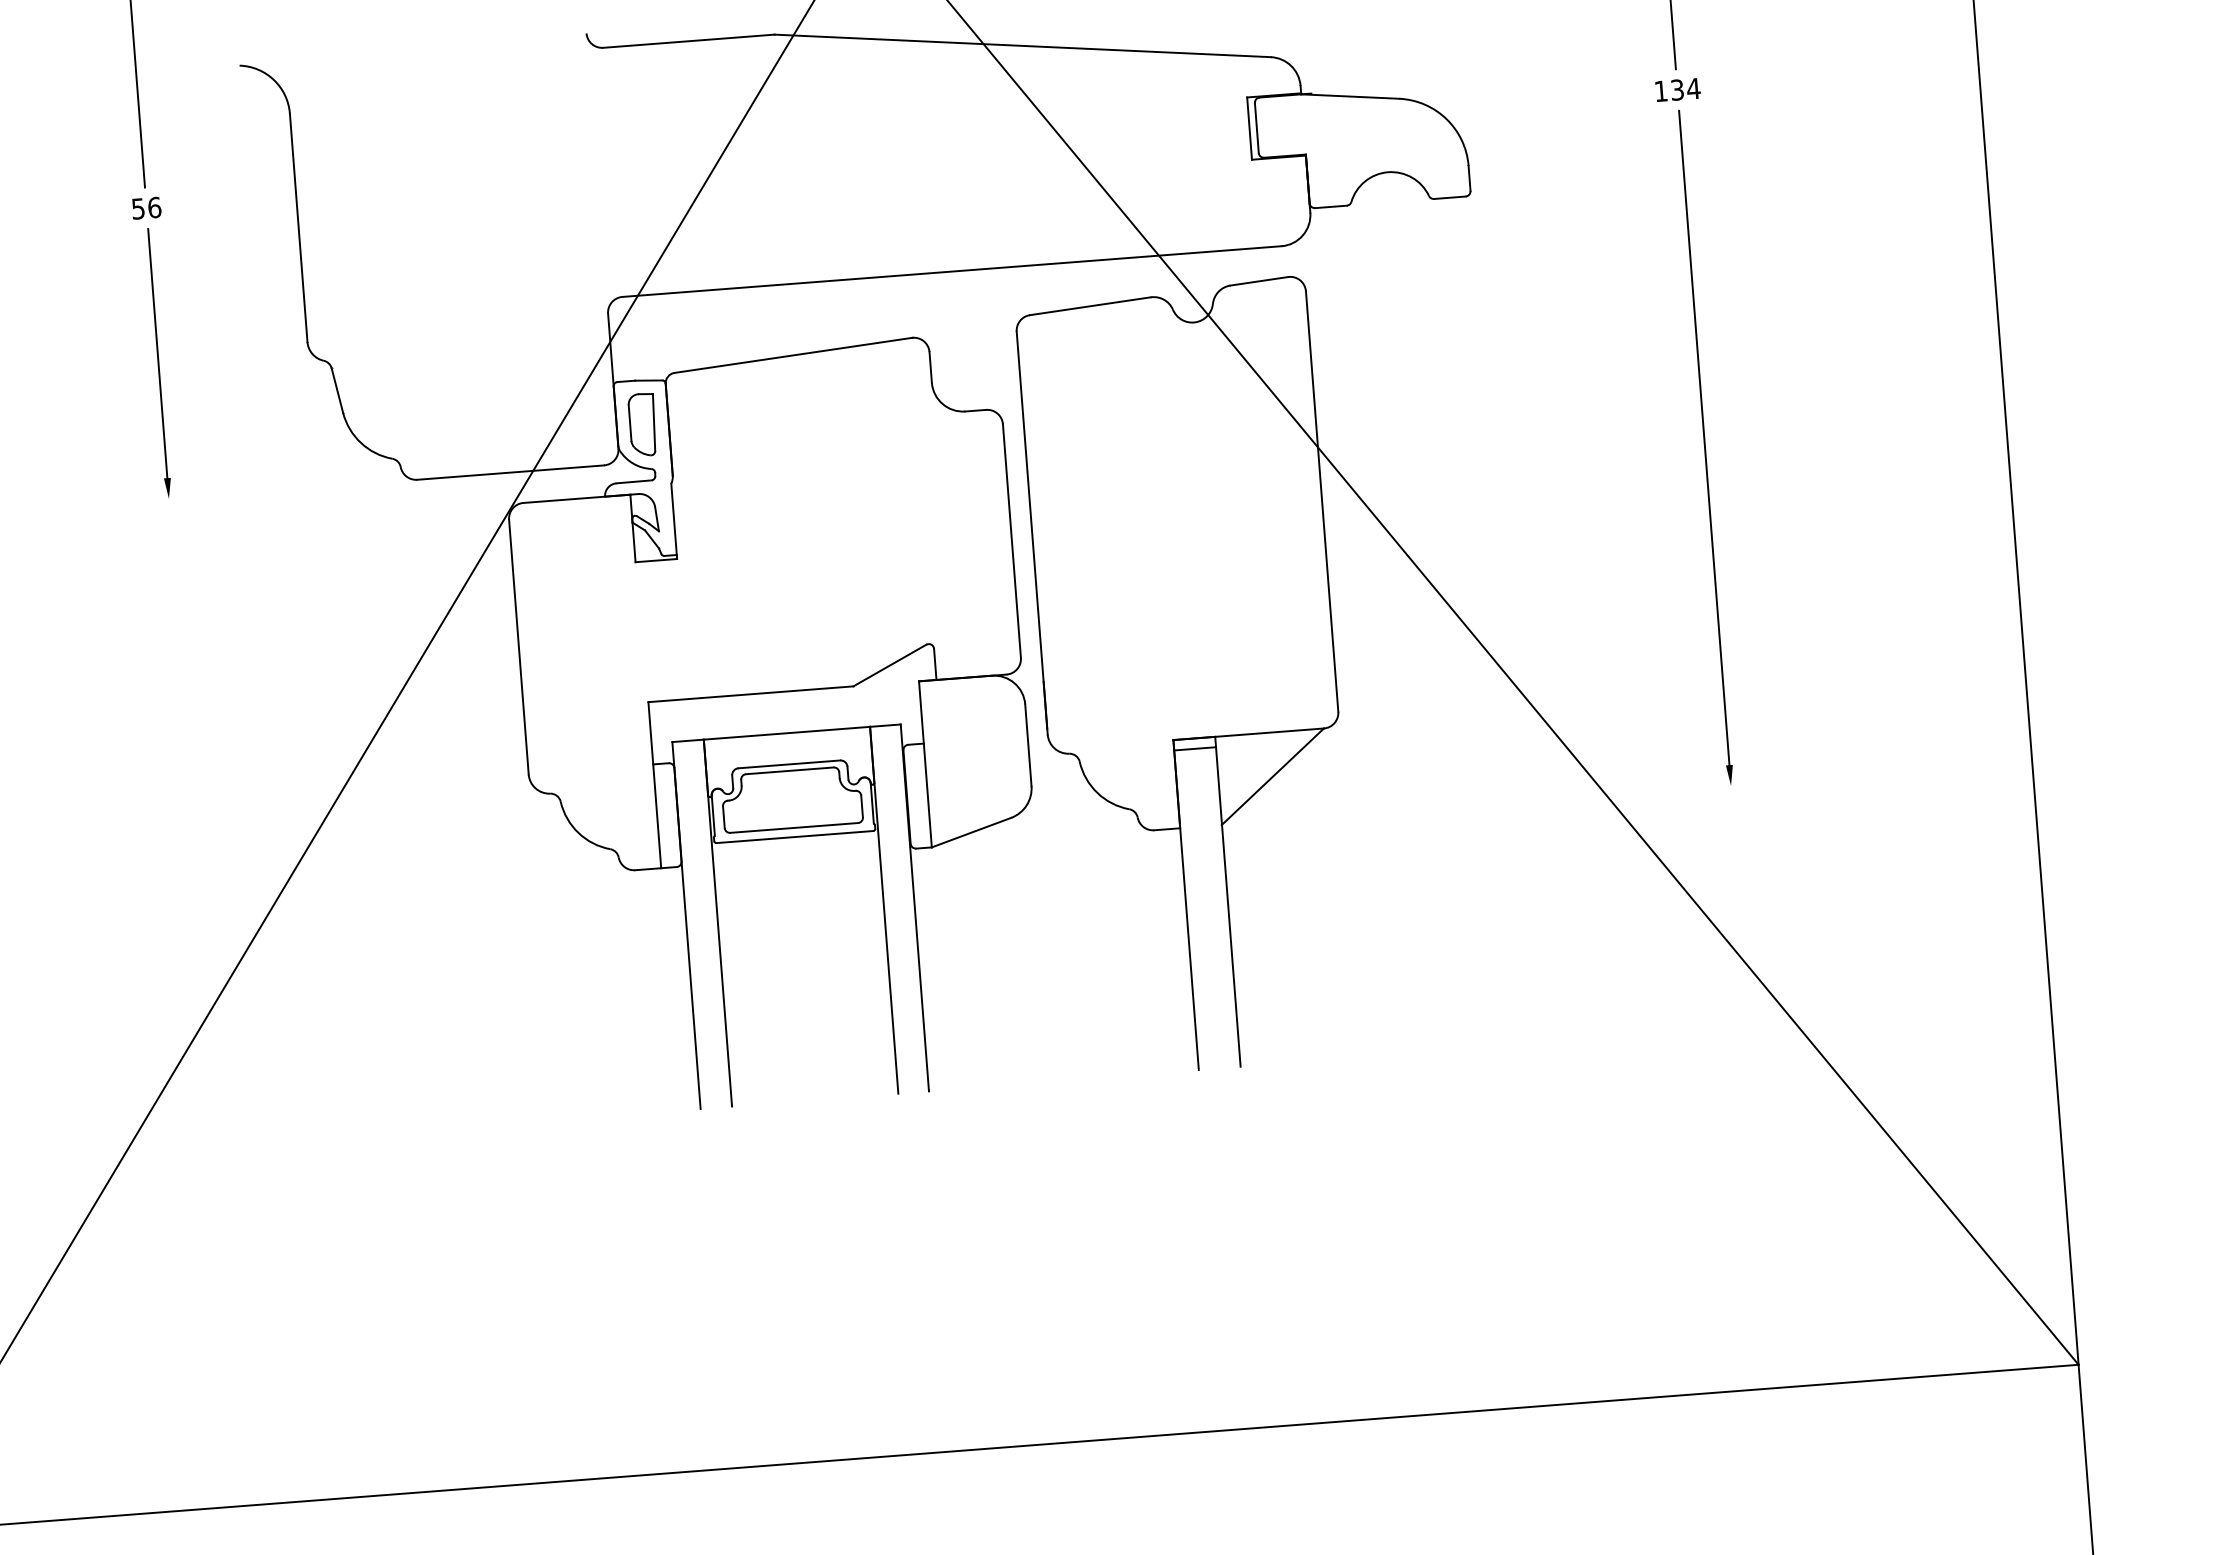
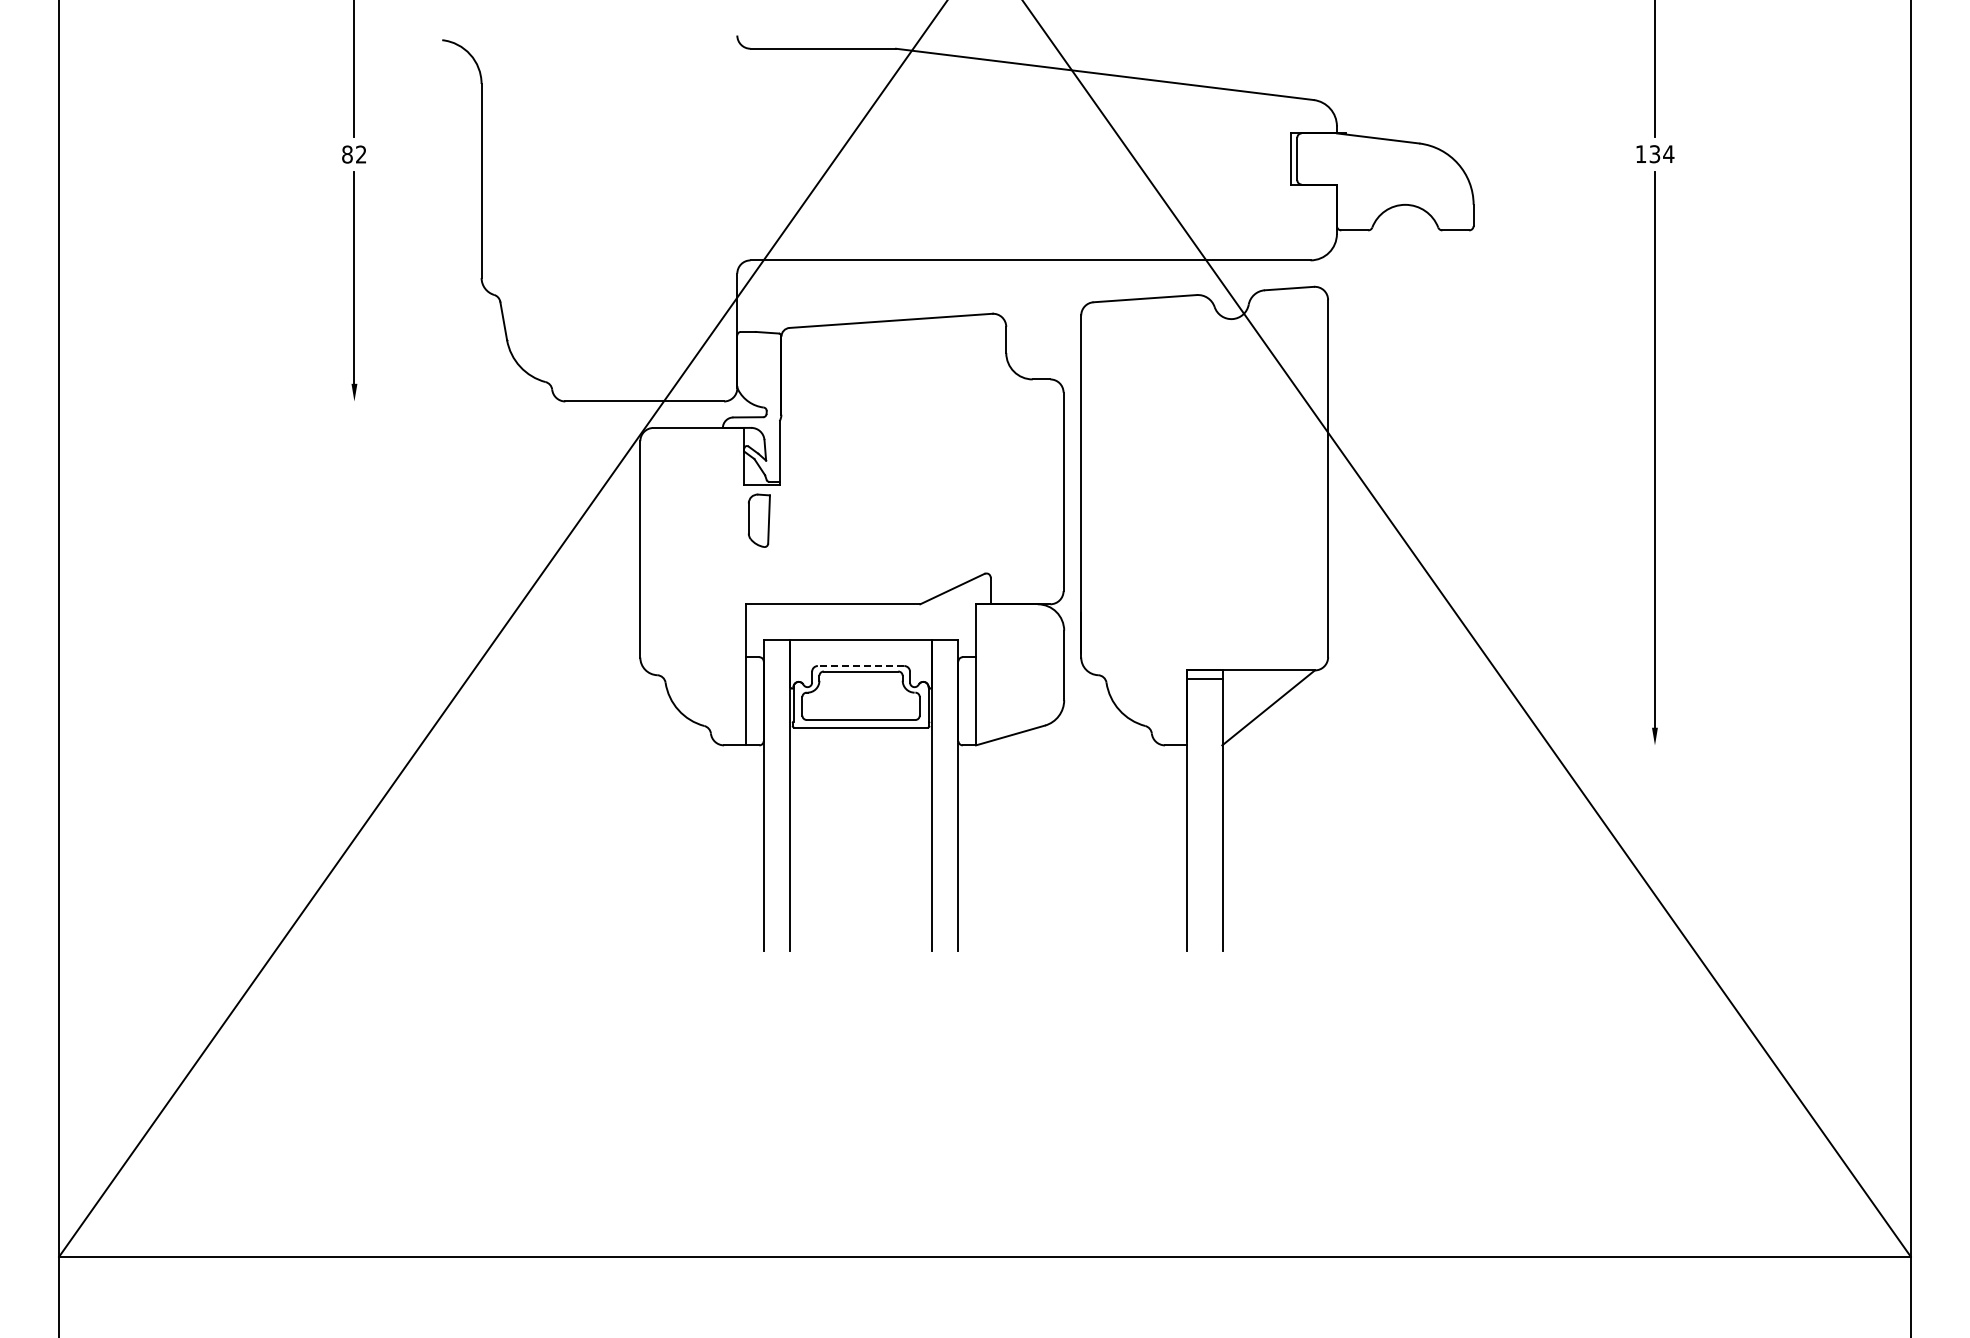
text: (146, 208) -> (354, 154), 56 -> 82
part: (641, 424) -> (758, 520), moved
line: (788, 765) -> (860, 666), solid -> dashed

